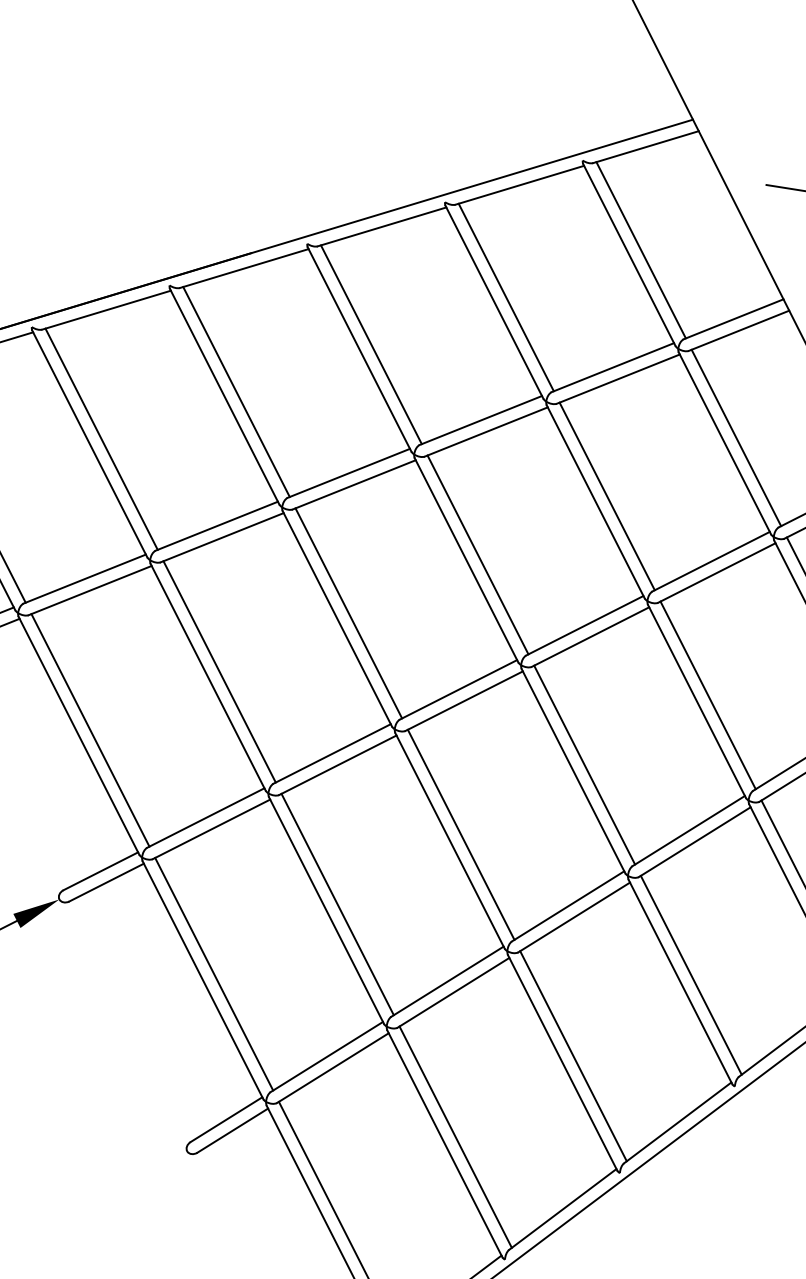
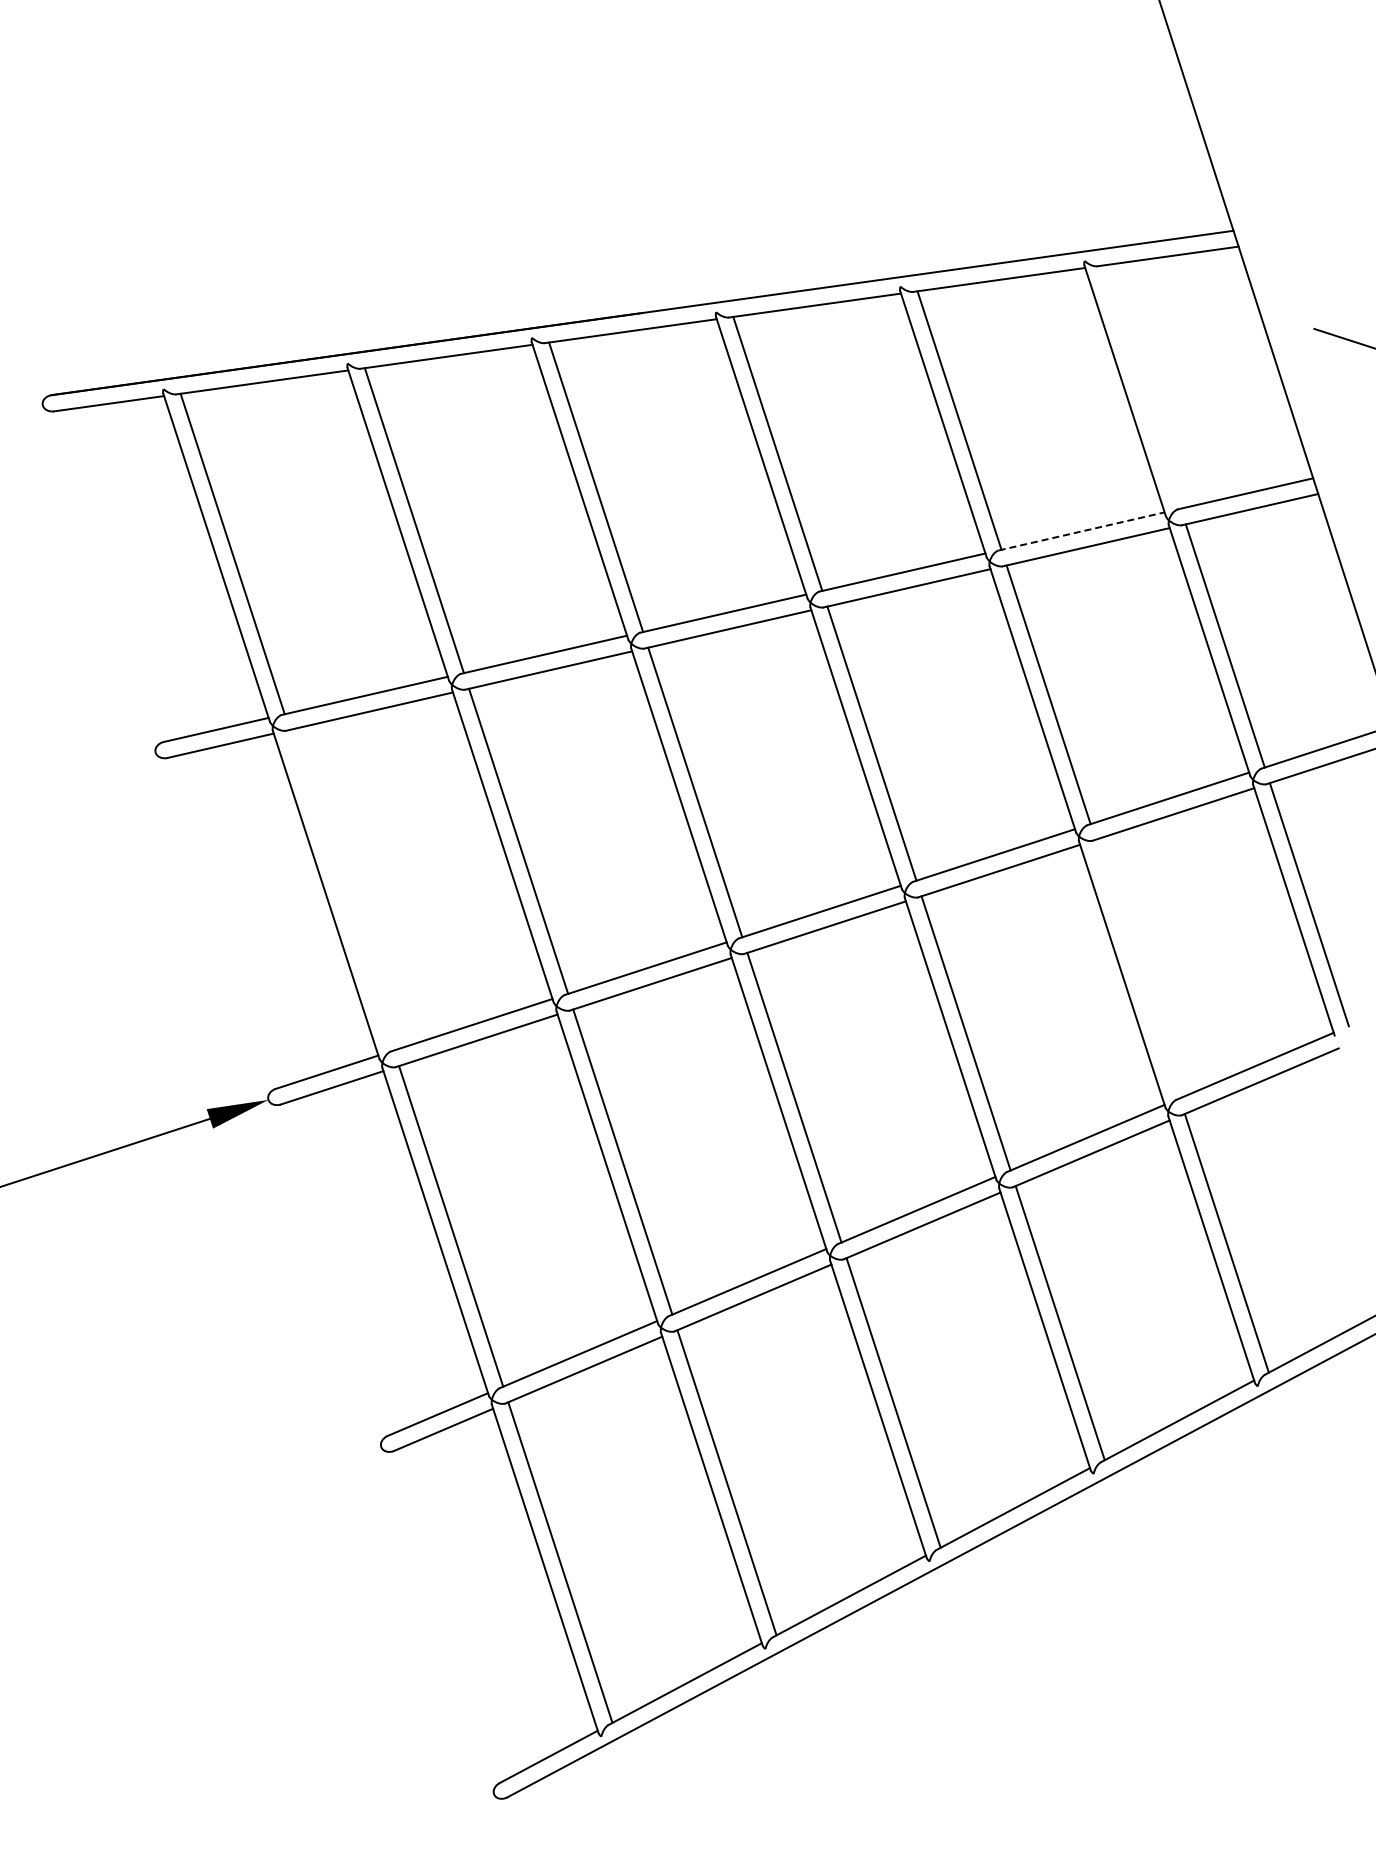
line: (640, 249) -> (1140, 386), removed
line: (613, 367) -> (1082, 531), solid -> dashed
line: (707, 694) -> (1137, 968), removed
line: (90, 729) -> (341, 889), removed

